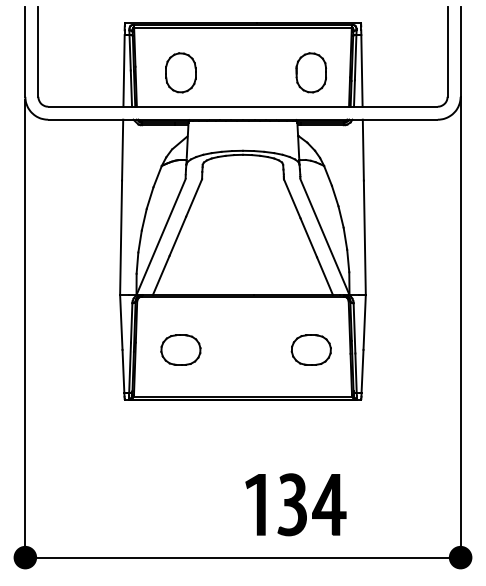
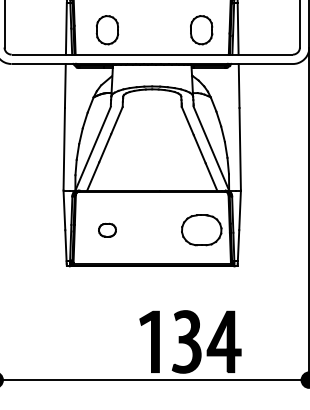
part: (180, 349) -> (107, 229), size x0.6
part: (310, 349) -> (200, 229), size x1.4
part: (295, 504) -> (190, 341), size x1.4

